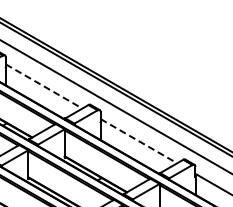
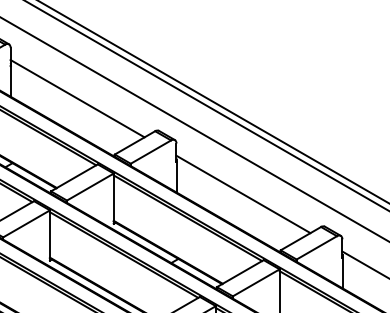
line: (44, 86) -> (78, 98), dashed -> solid
line: (139, 141) -> (244, 194), dashed -> solid

